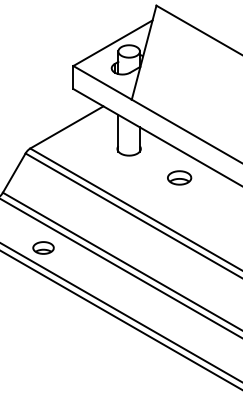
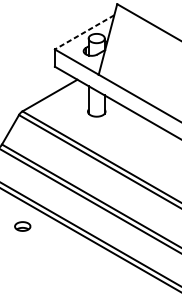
line: (113, 43) -> (84, 32), solid -> dashed
part: (179, 177) -> (134, 133), removed
part: (43, 247) -> (22, 226), moved

